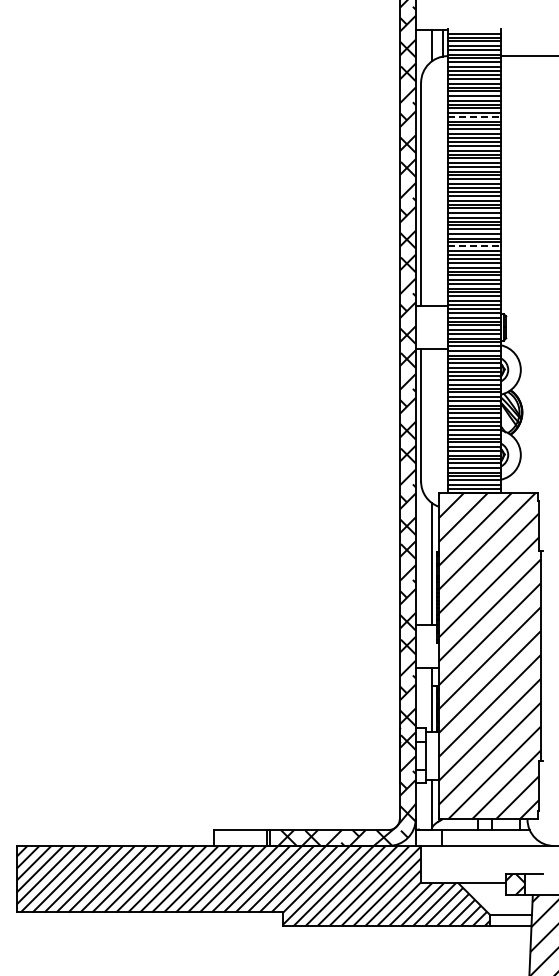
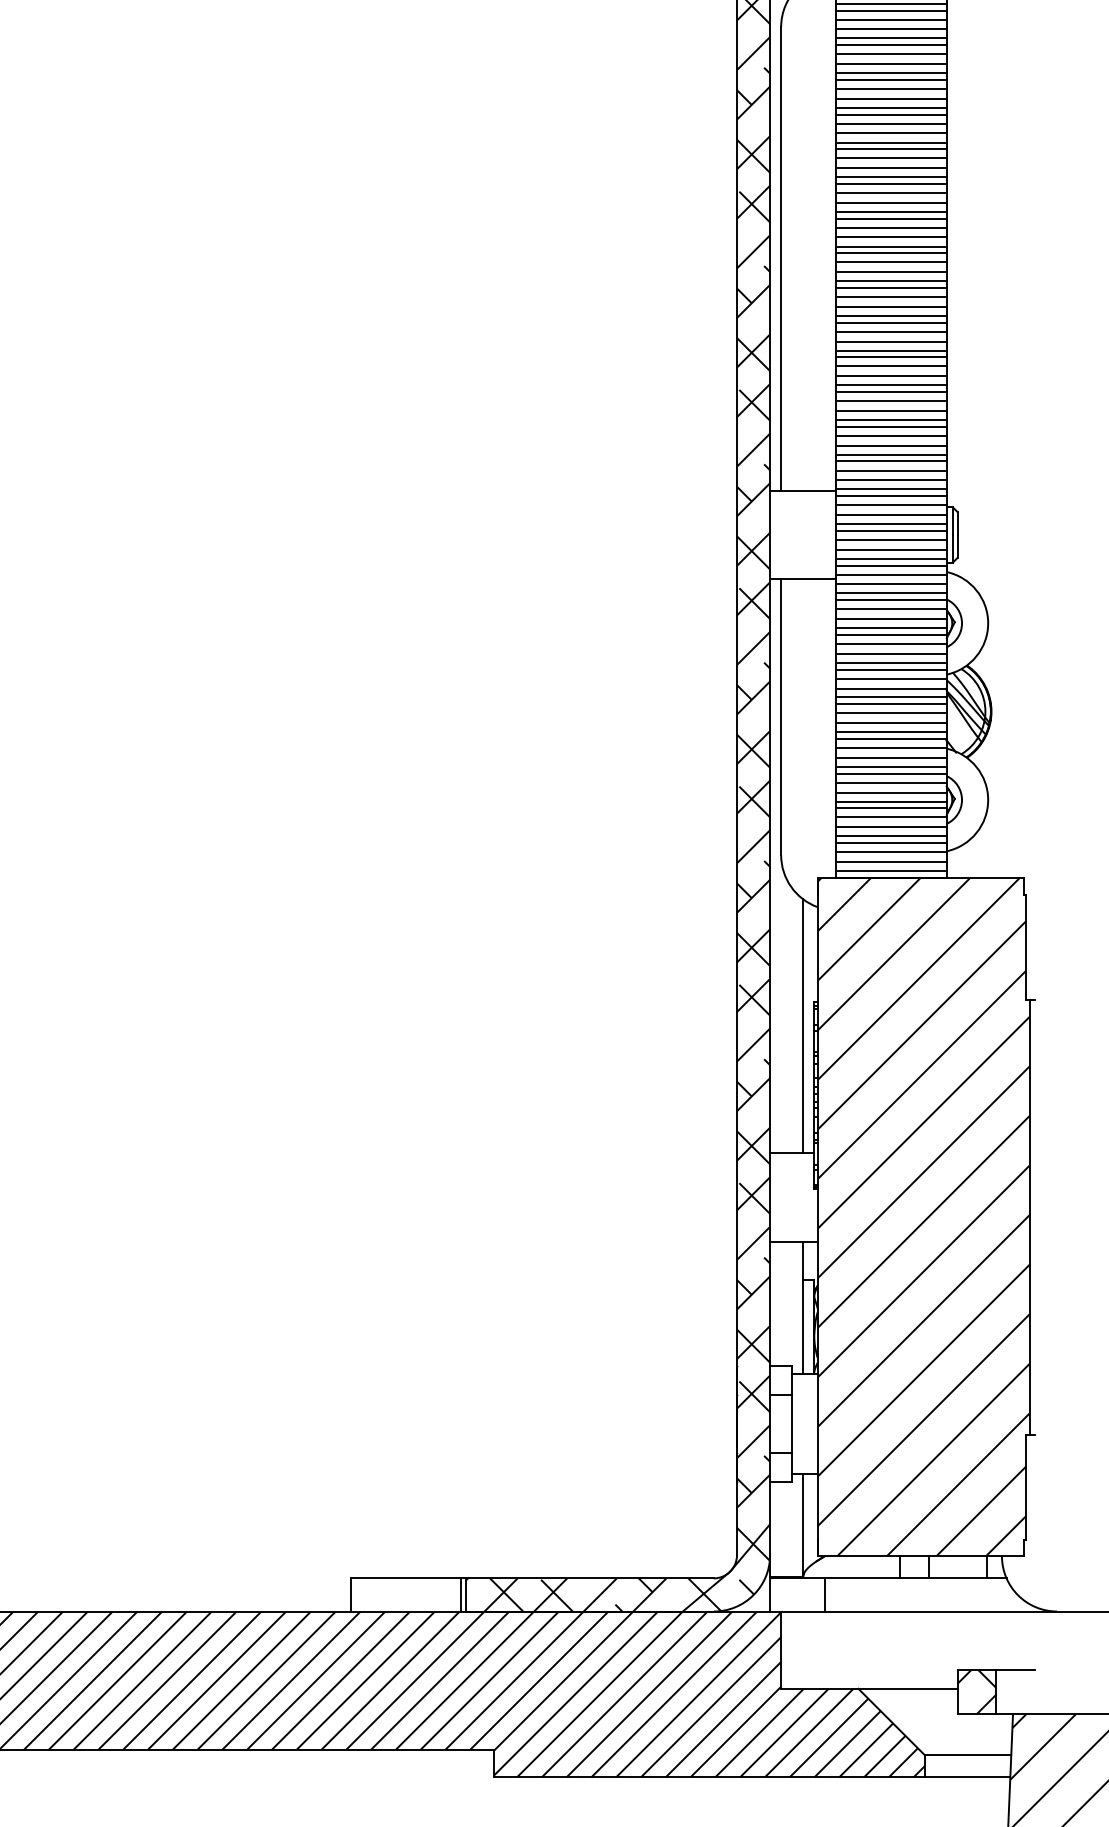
line: (474, 117) -> (891, 99), dashed -> solid
line: (474, 246) -> (891, 367), dashed -> solid

